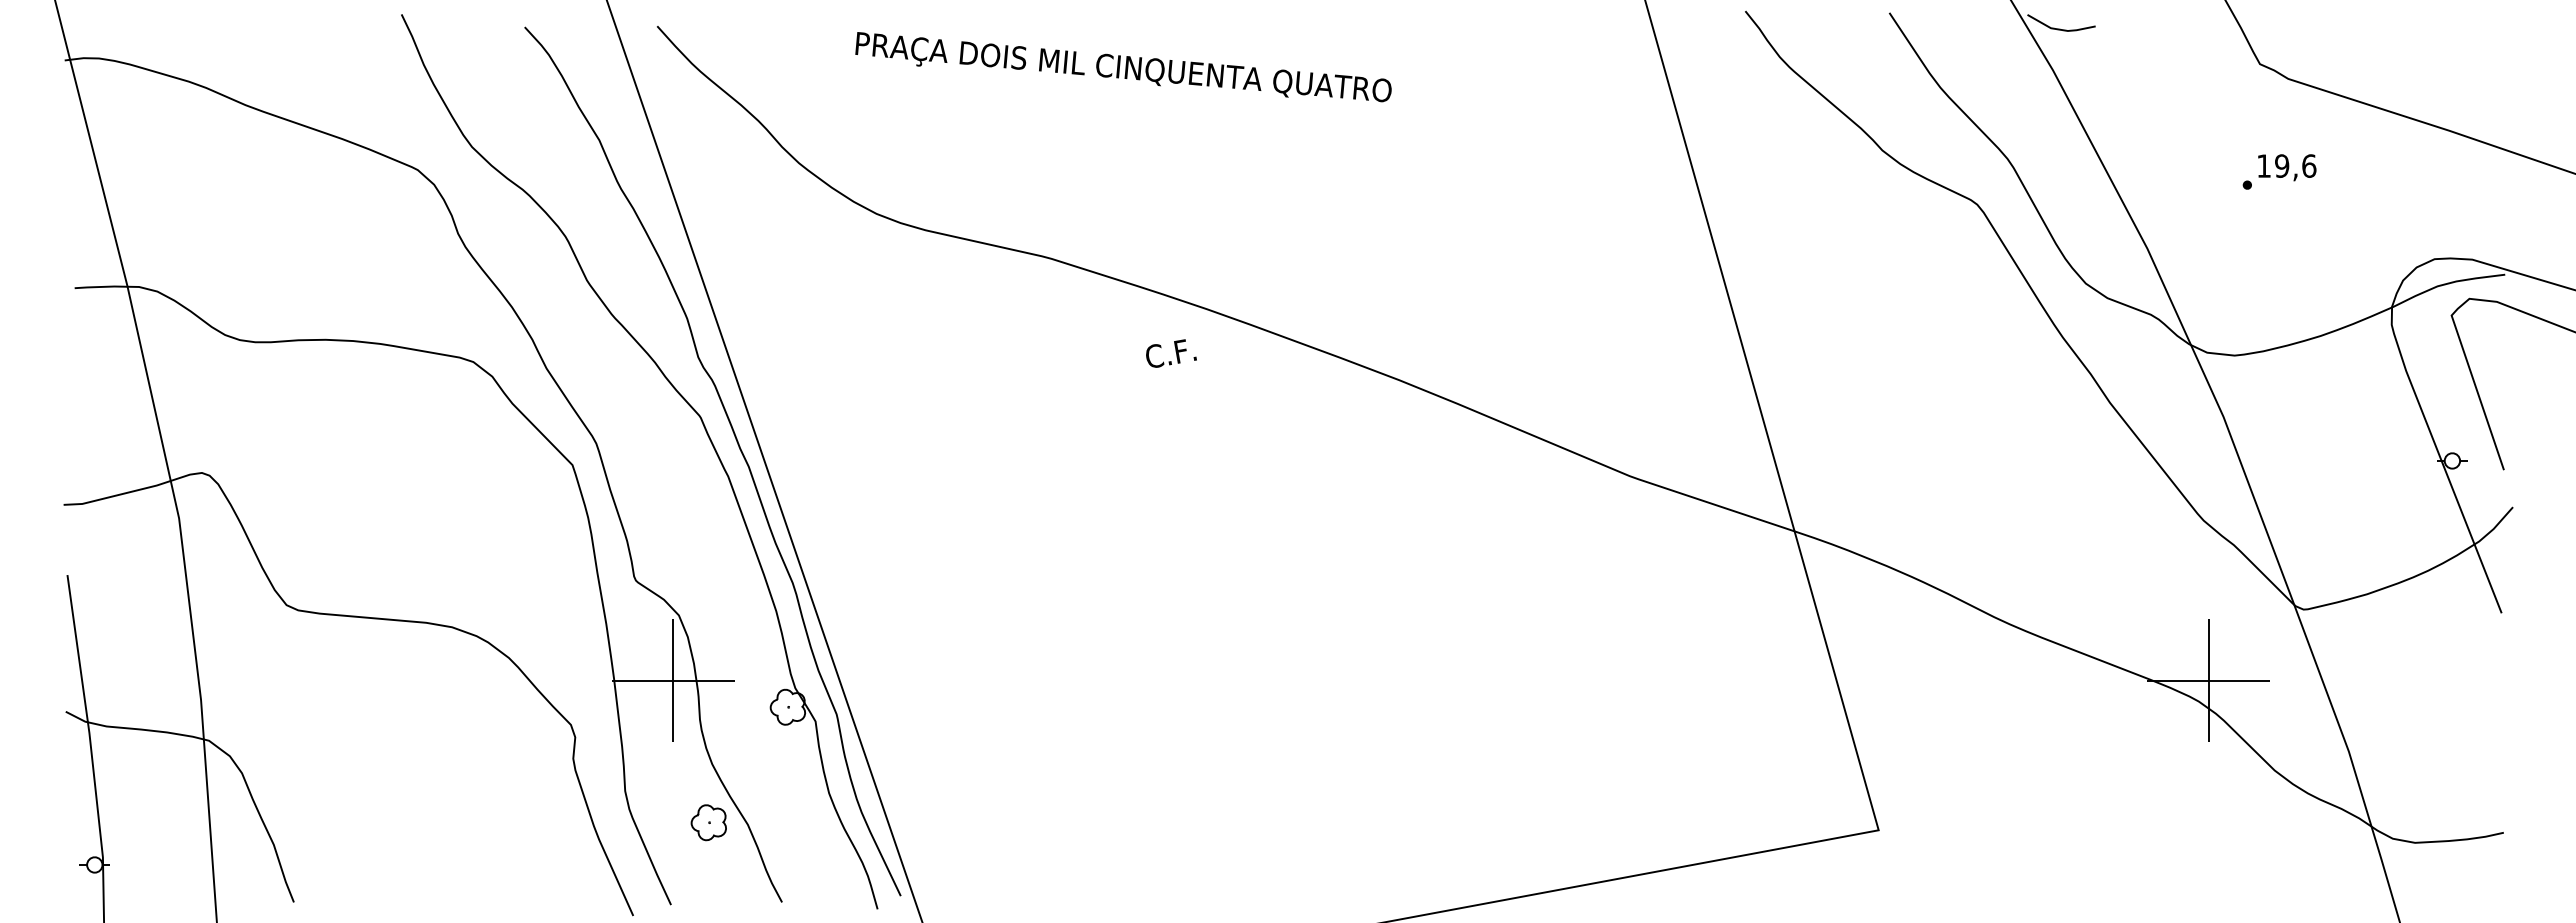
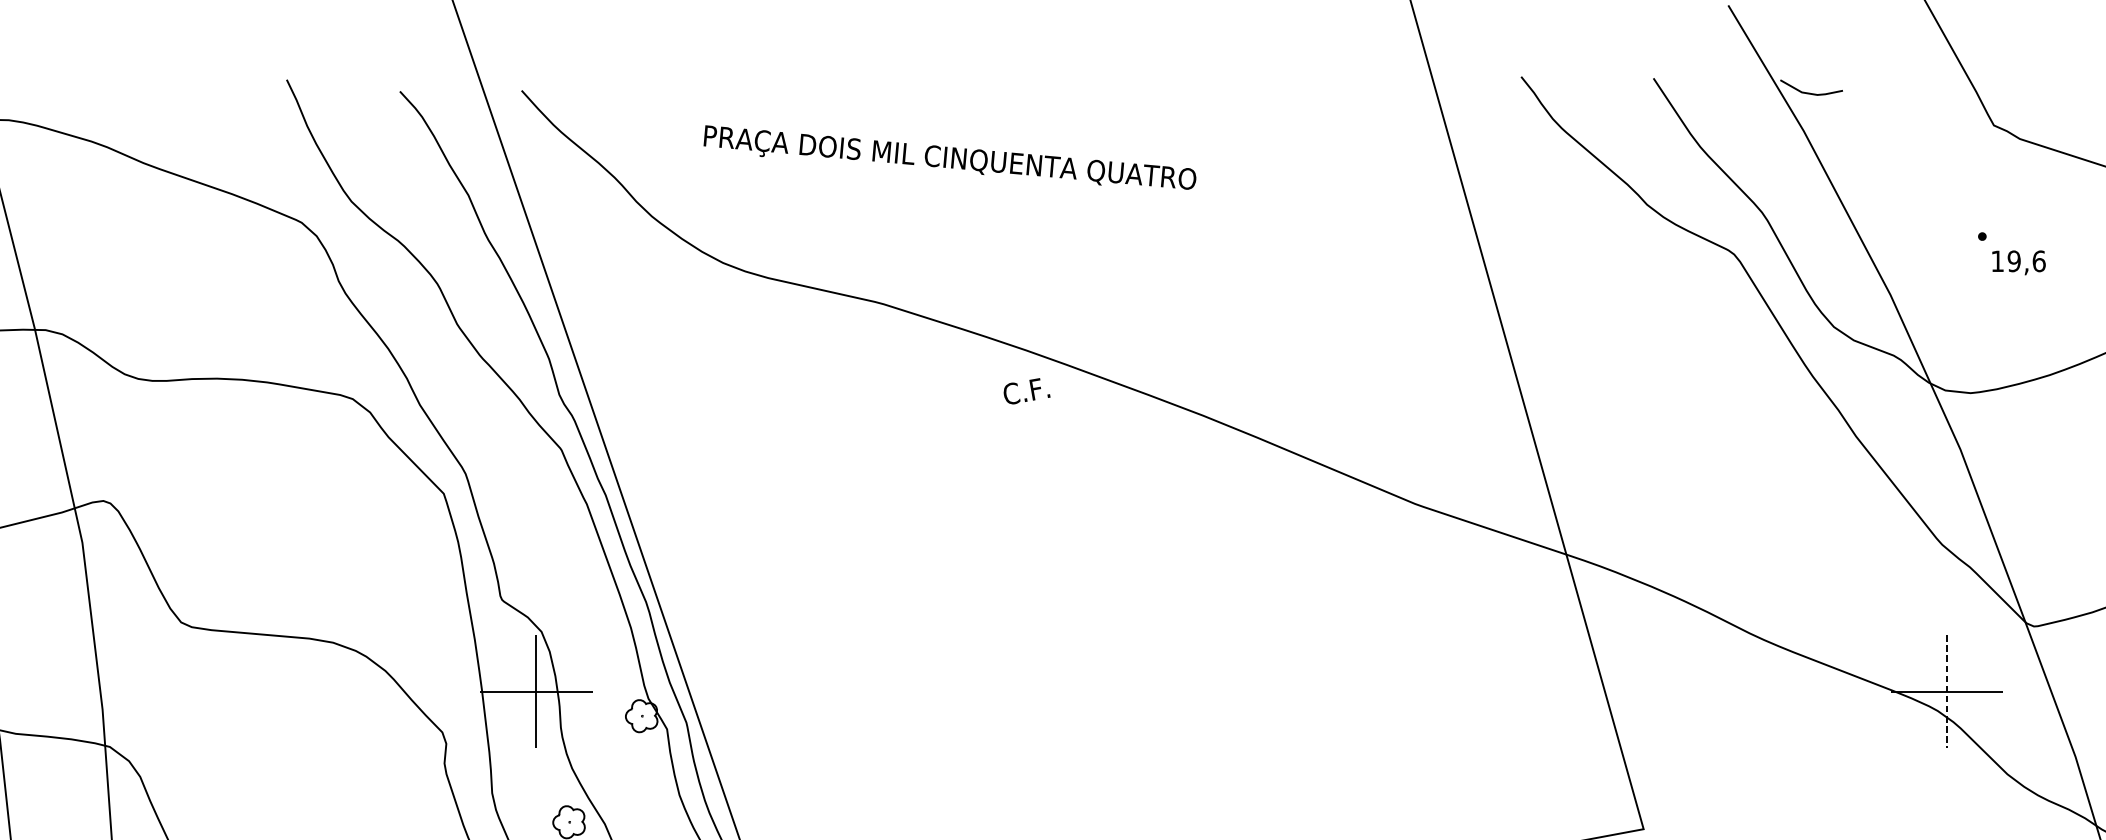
text: (1123, 67) -> (949, 157), moved
text: (2287, 167) -> (2019, 262), moved
text: (1171, 353) -> (1027, 391), moved
line: (2208, 681) -> (1946, 692), solid -> dashed

